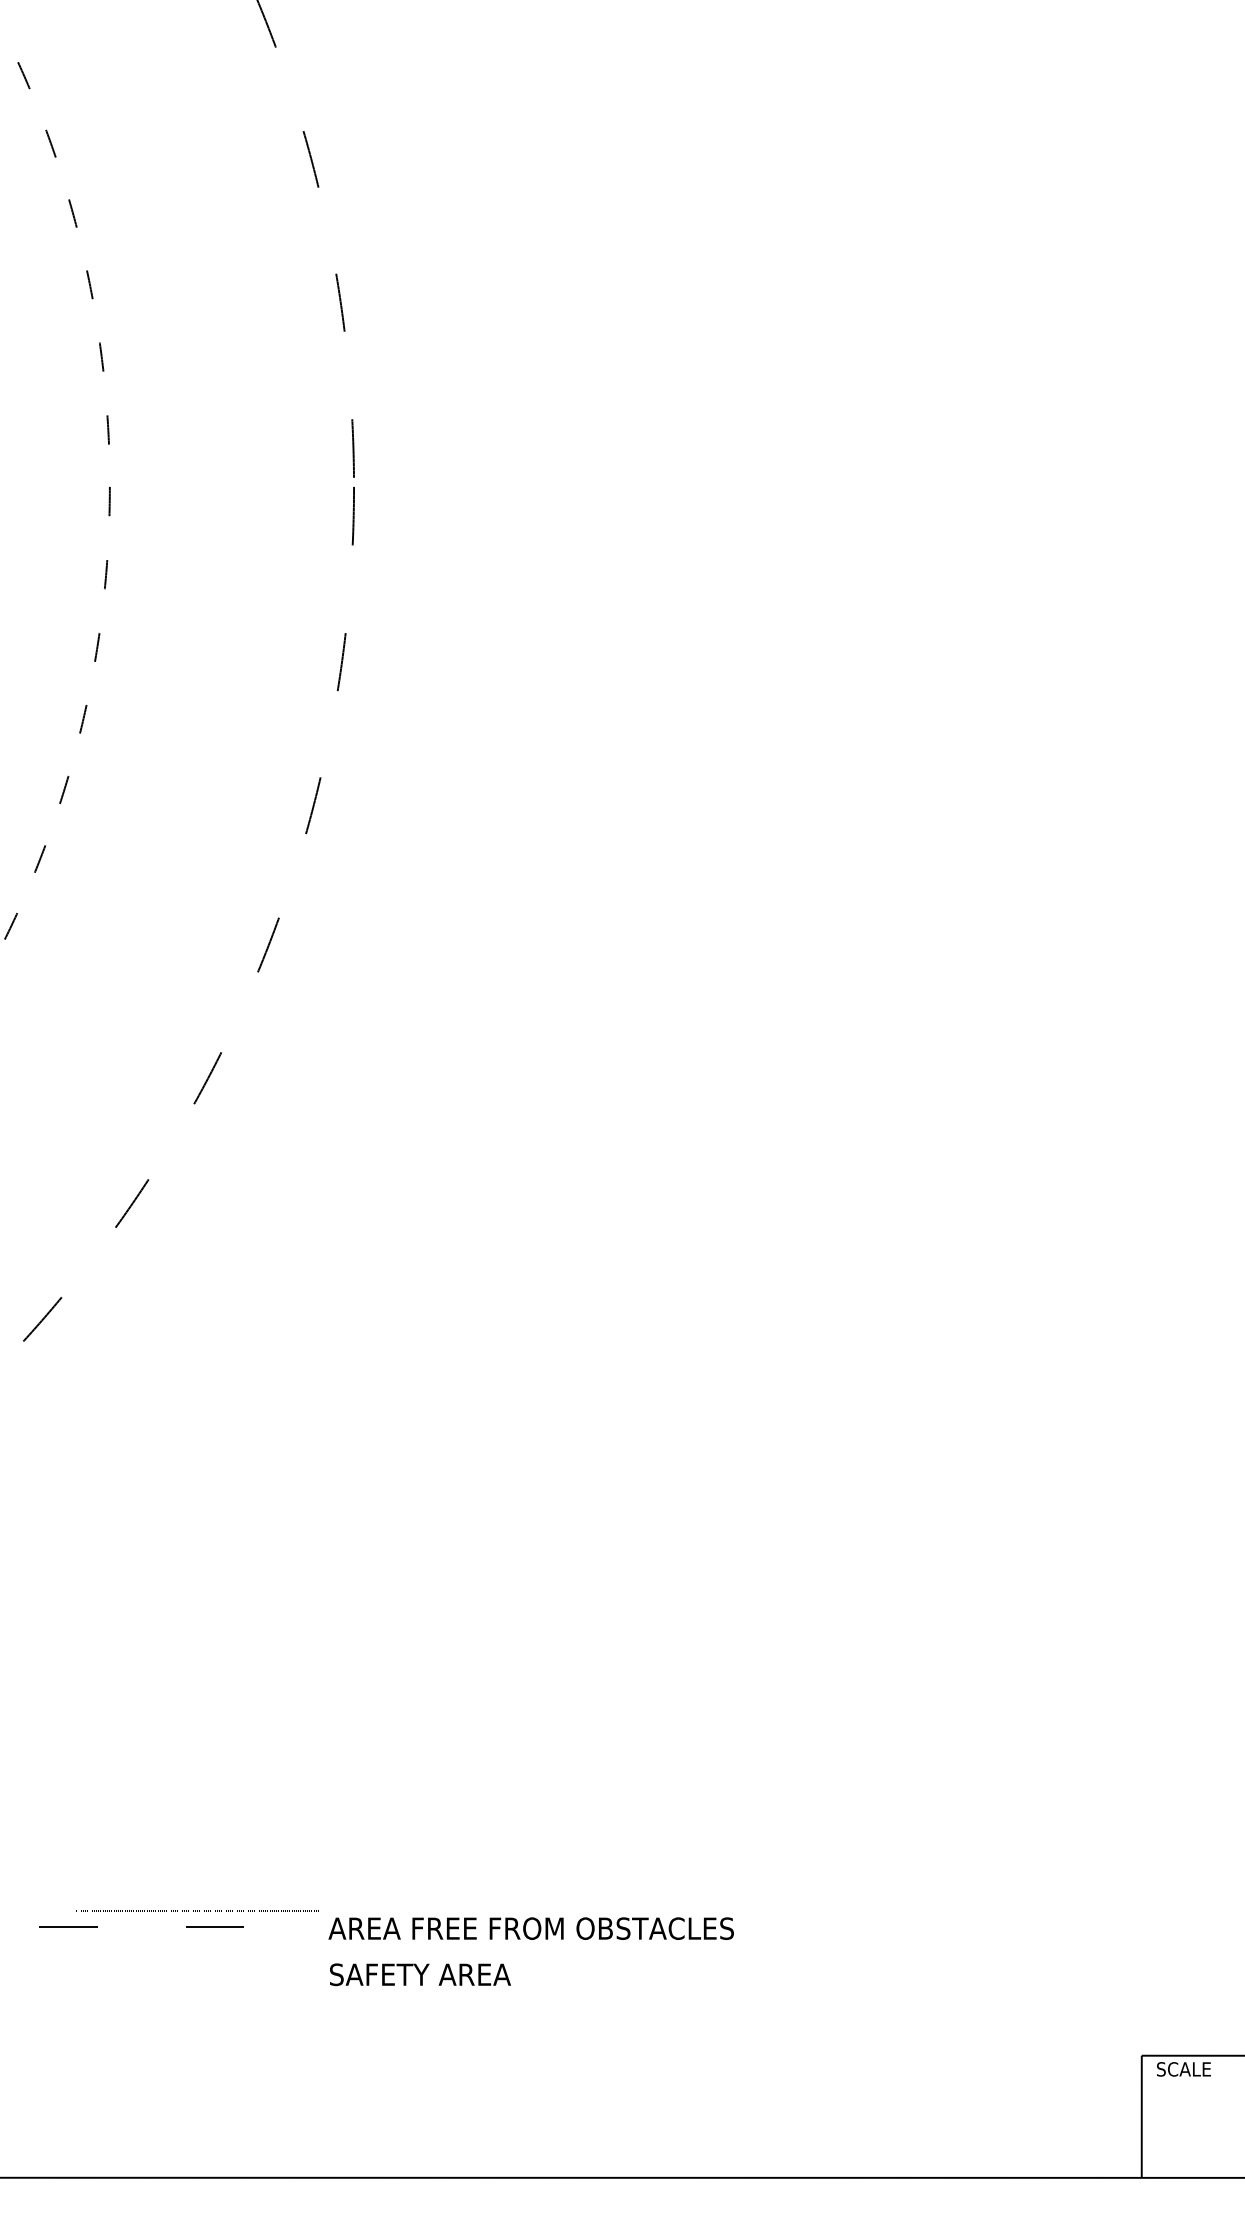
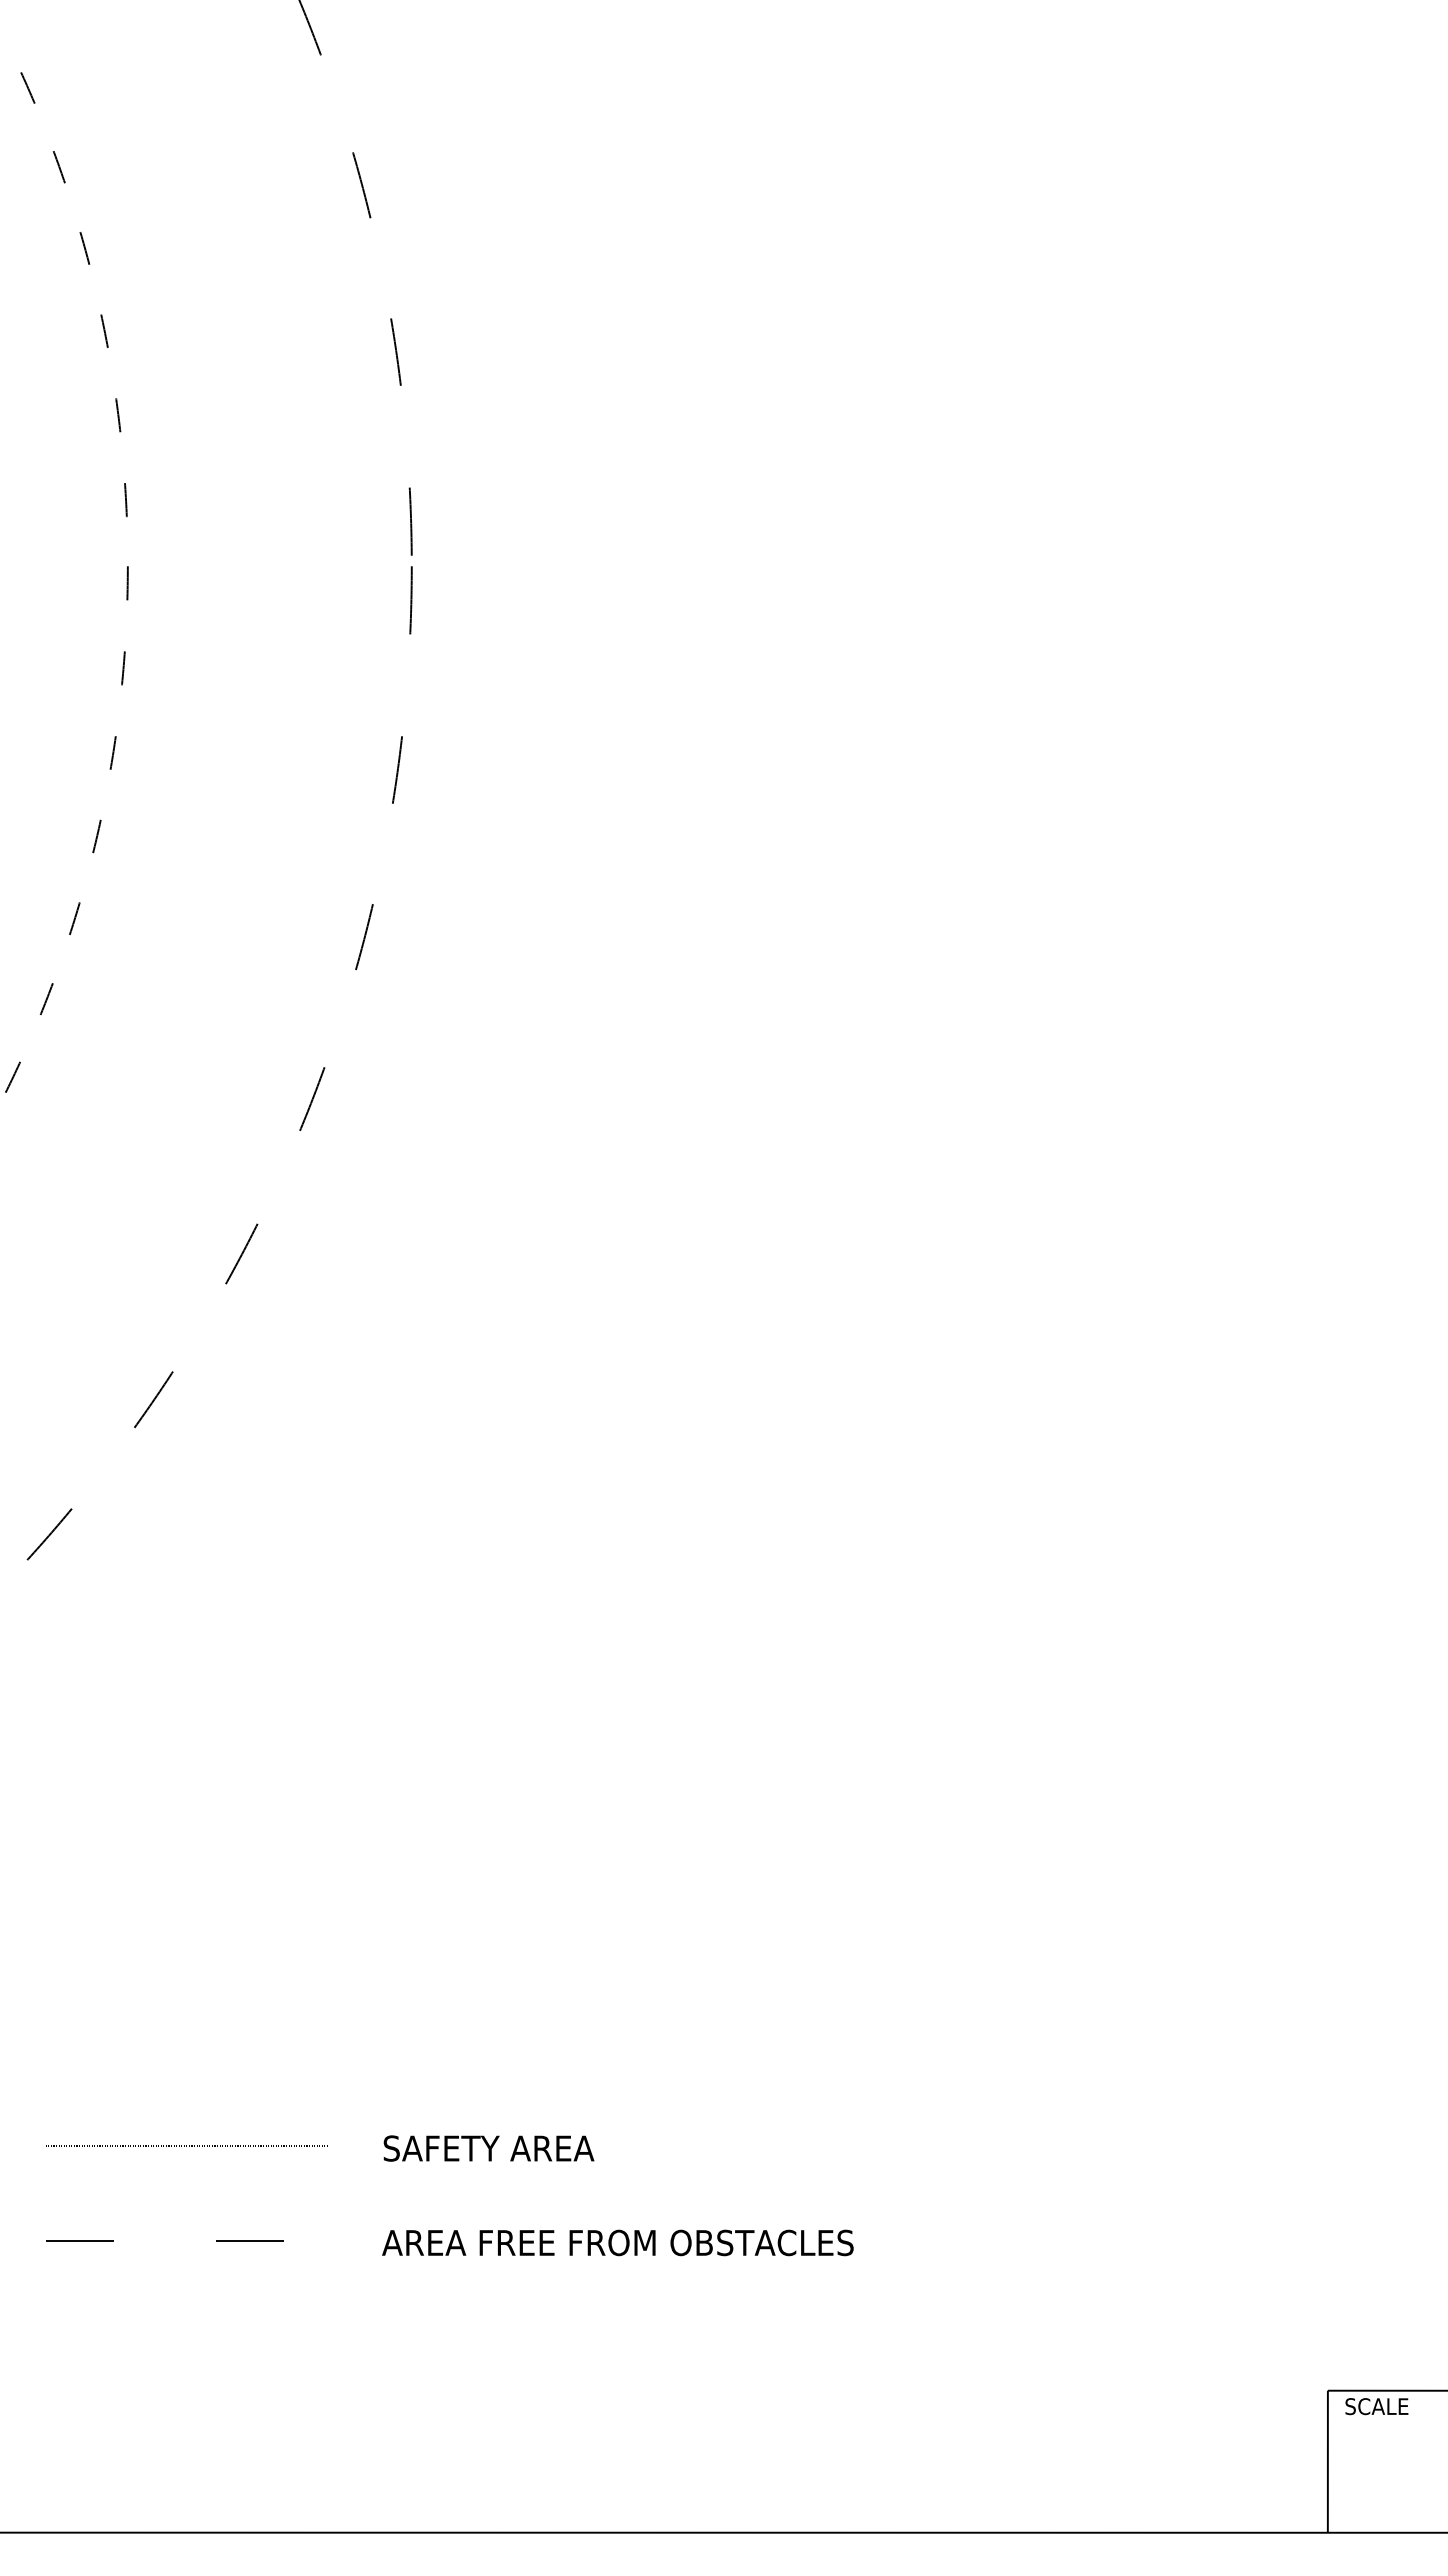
line: (197, 1910) -> (186, 2145), moved
text: (419, 1974) -> (488, 2148), moved

